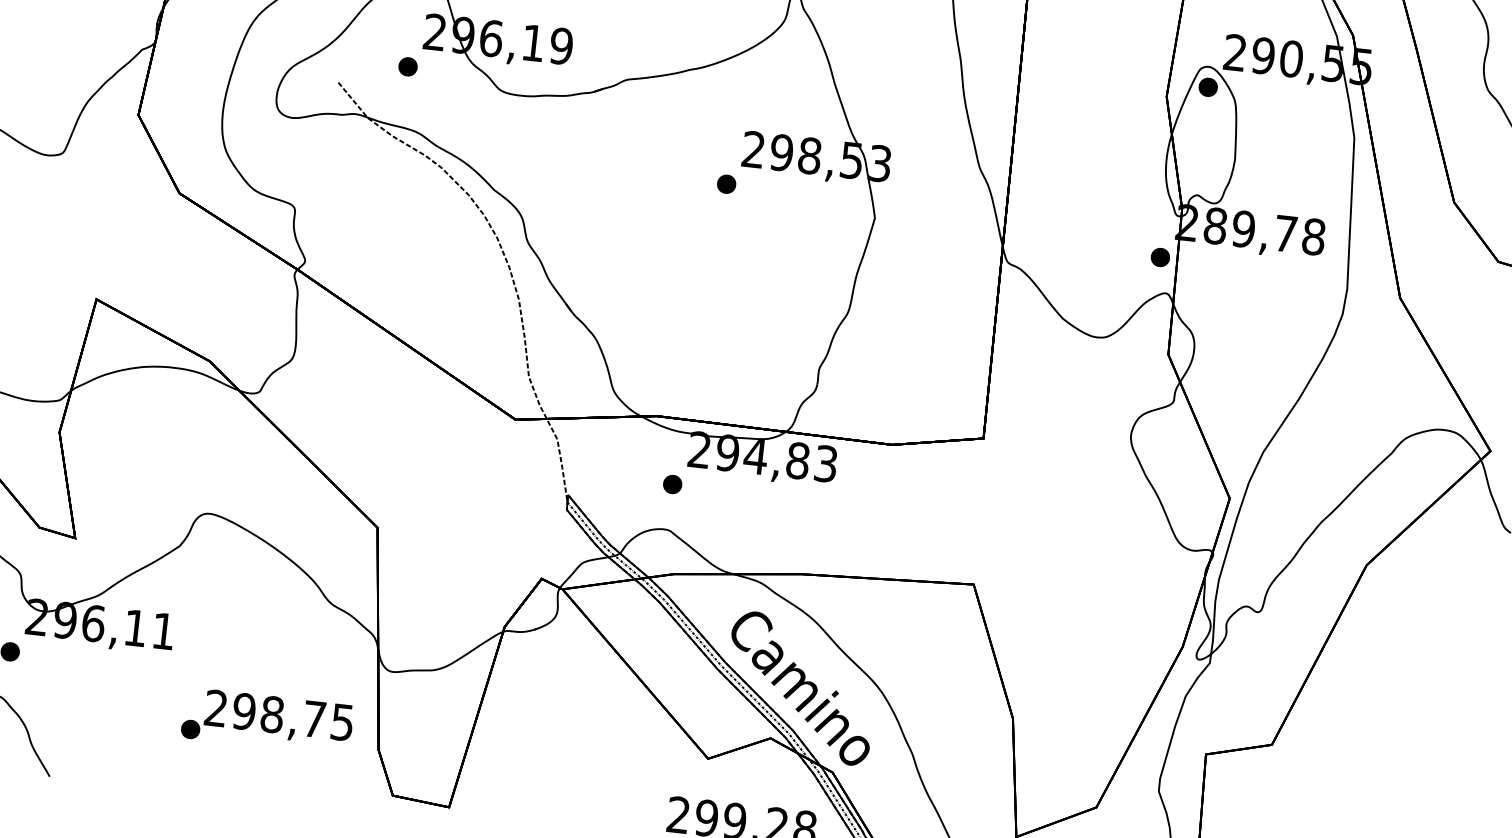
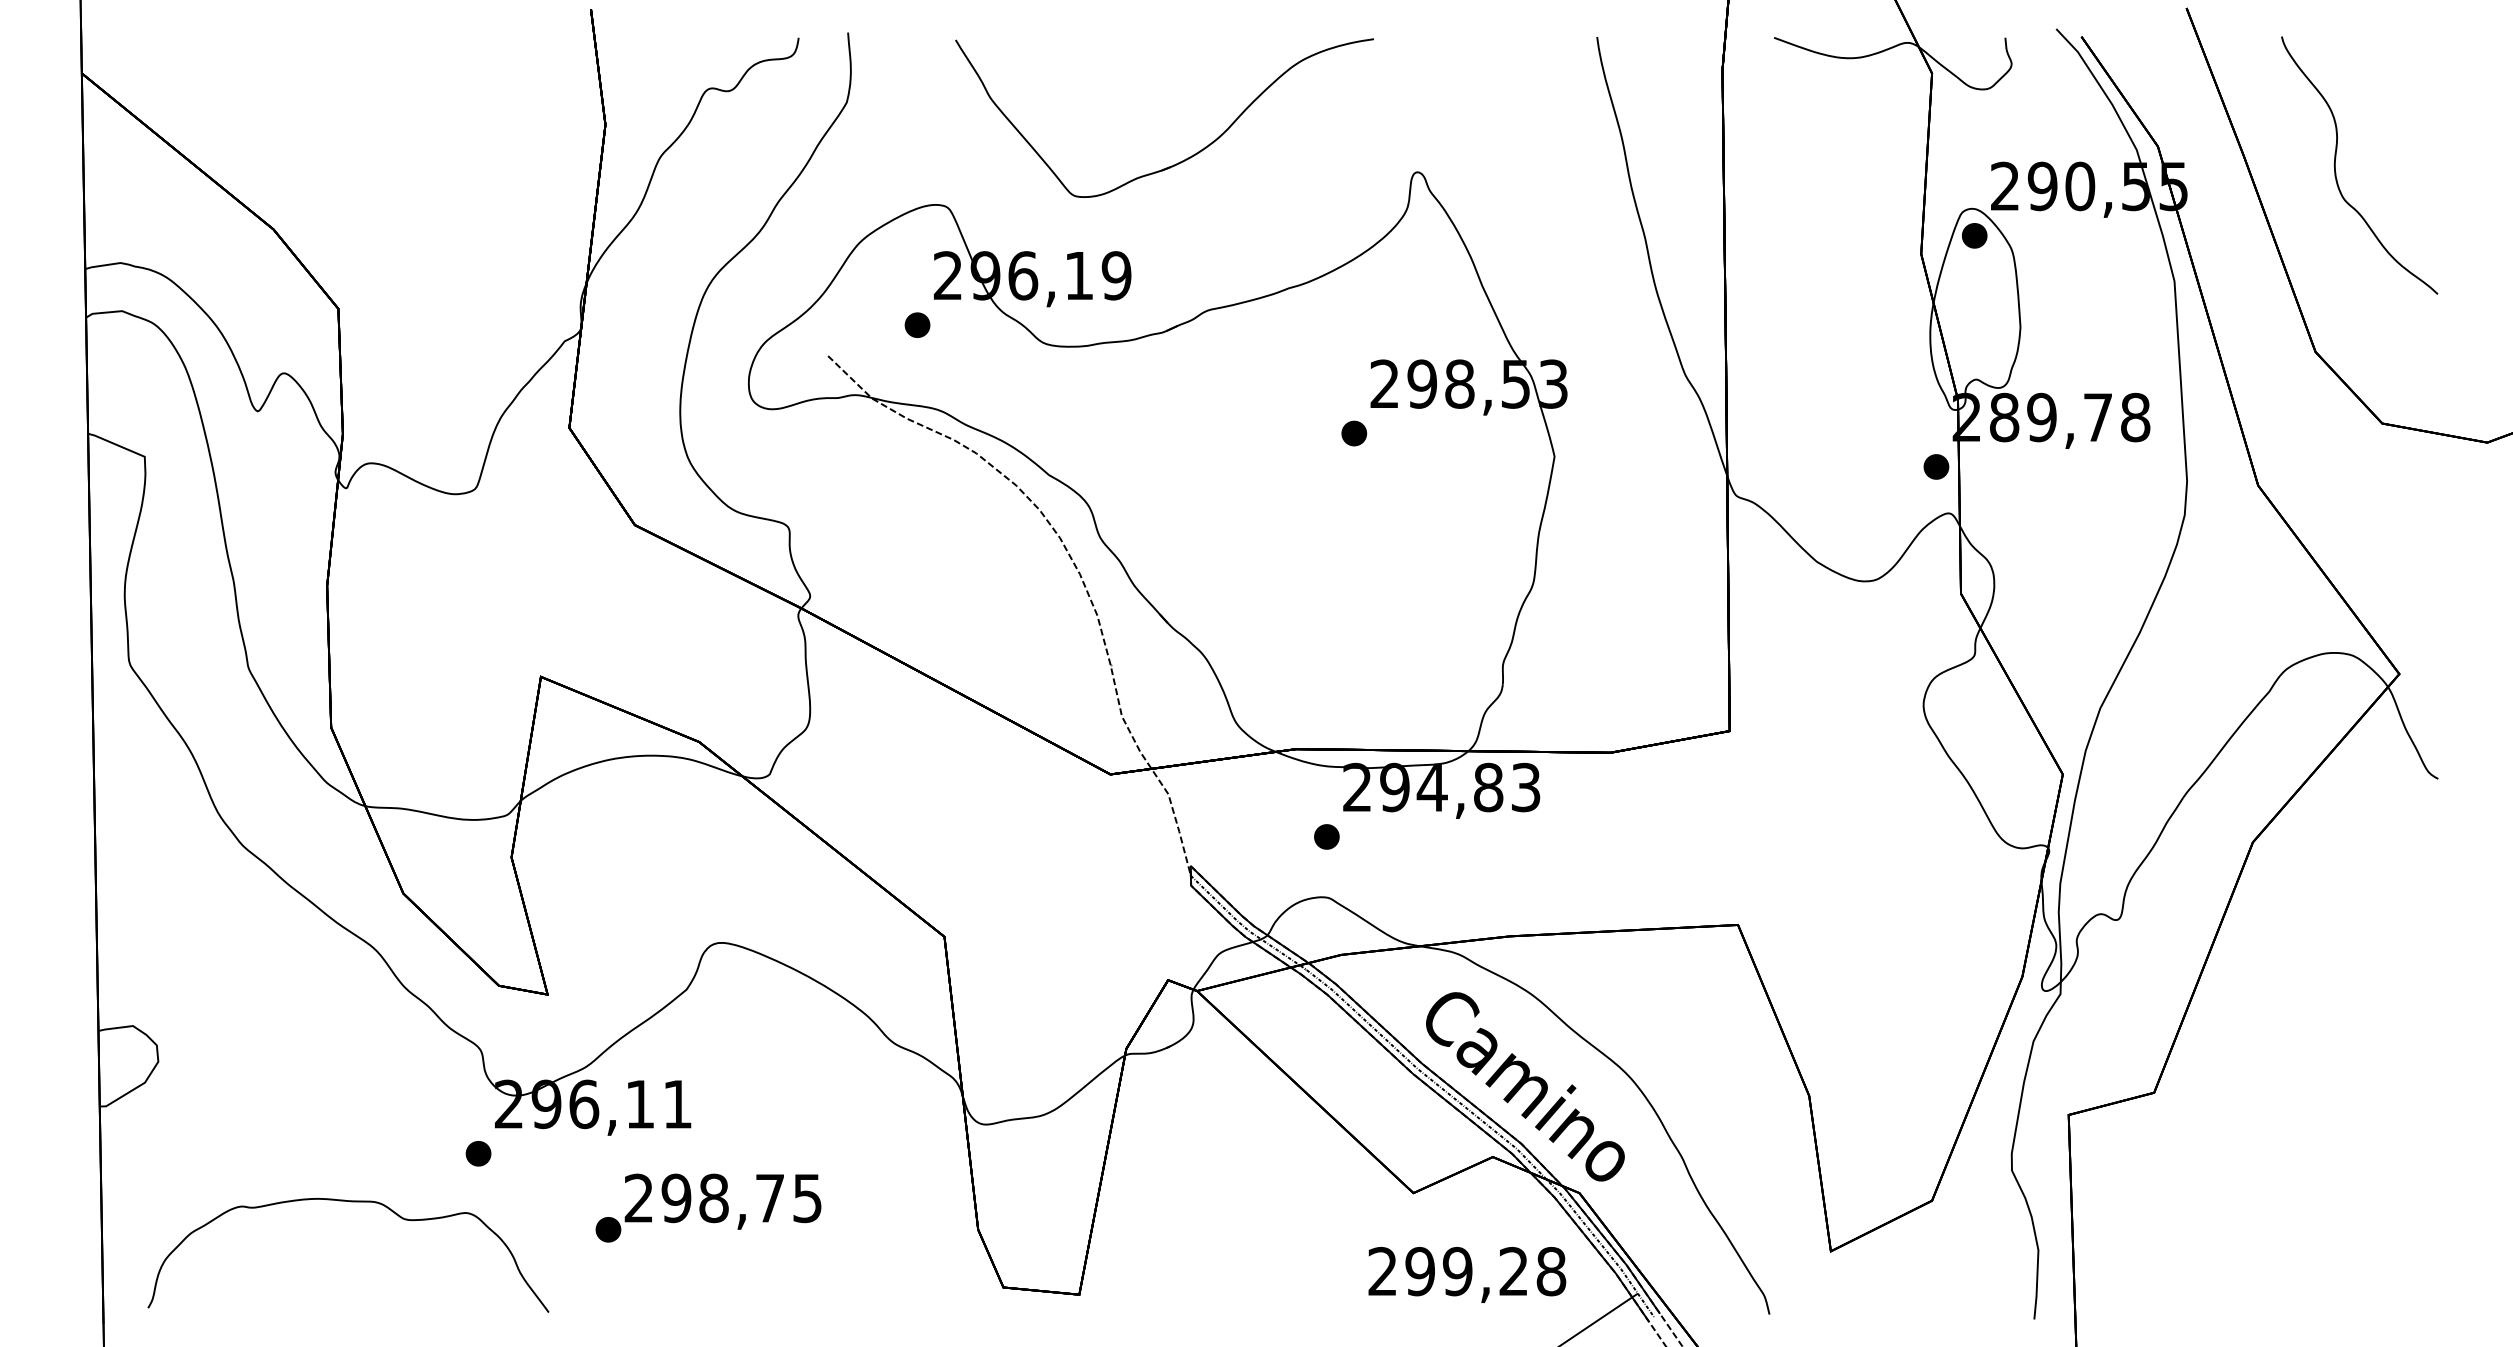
text: (267, 721) -> (708, 1207), moved

